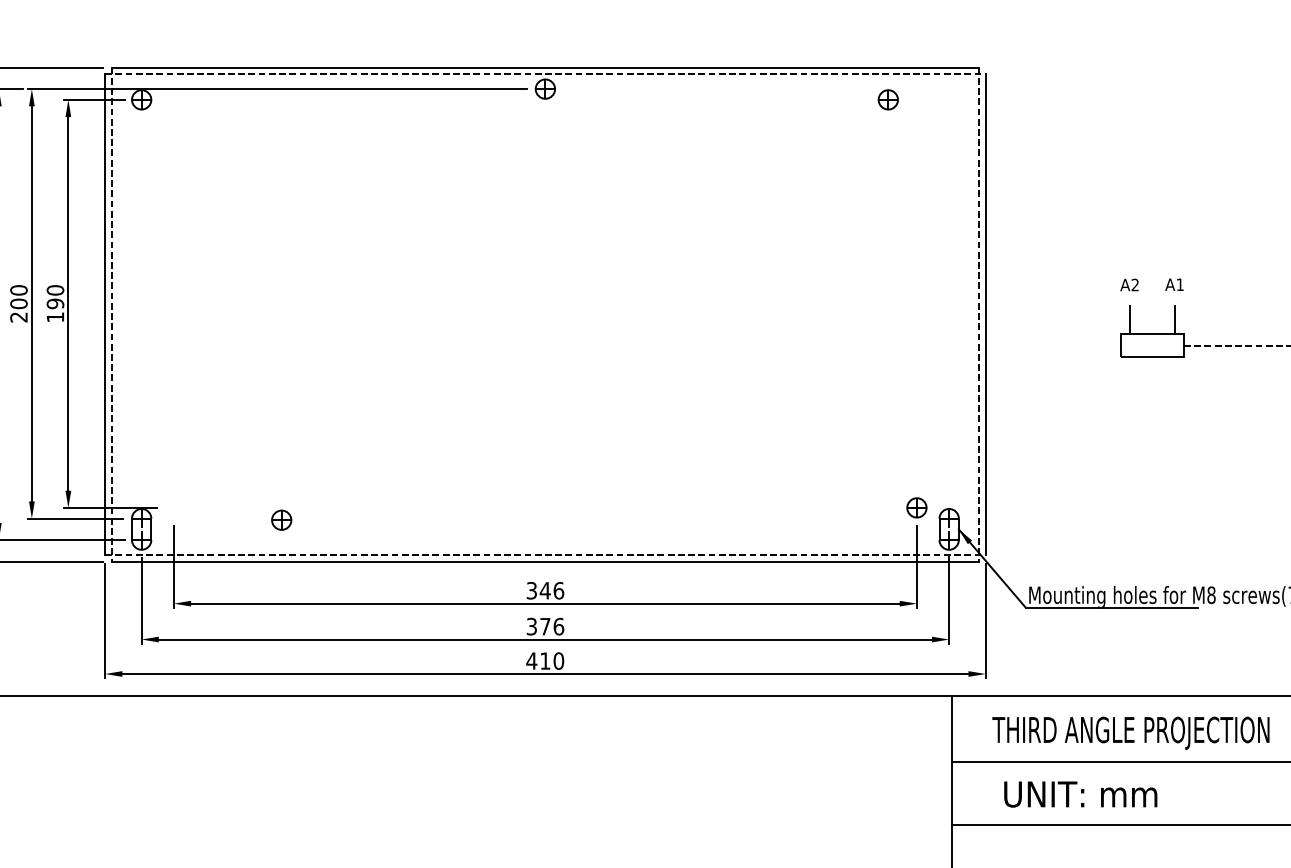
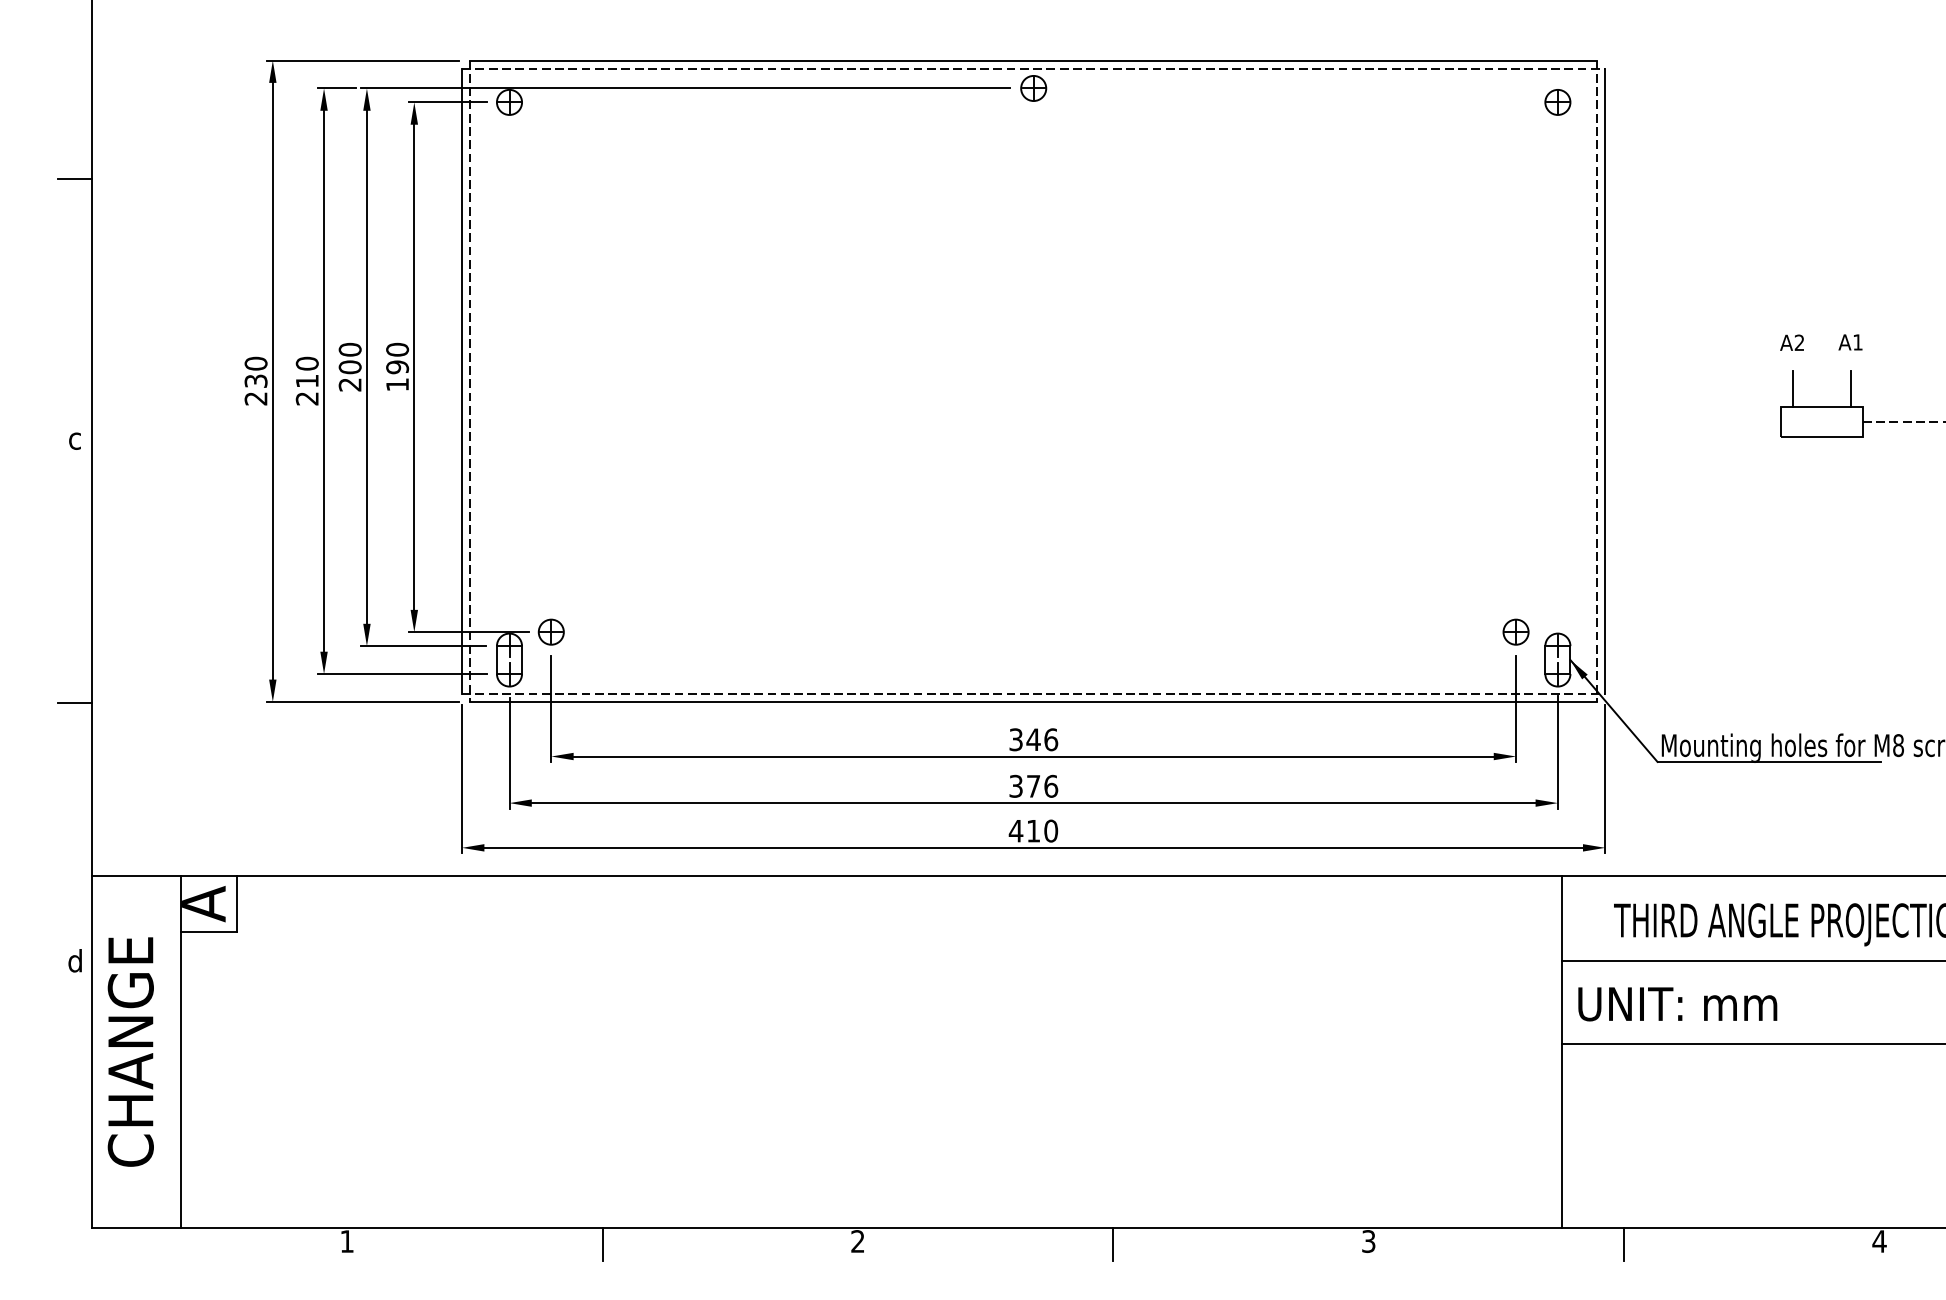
part: (888, 99) -> (1557, 102), moved
part: (281, 519) -> (550, 631), moved
text: (1080, 794) -> (1677, 1004), moved

